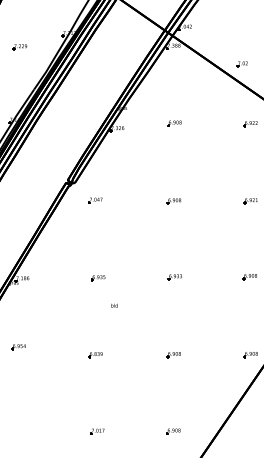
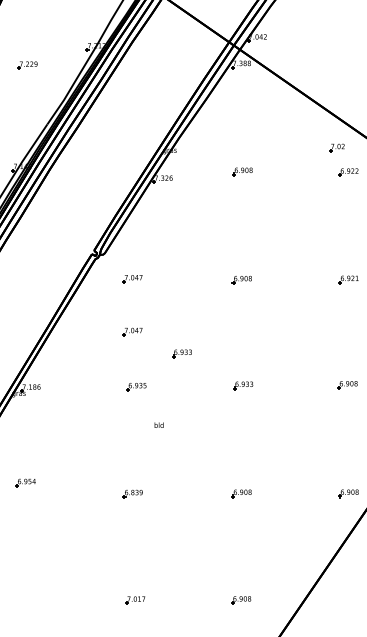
part: (241, 64) -> (335, 148), moved
part: (95, 238) -> (132, 331), added
part: (130, 254) -> (181, 353), added

